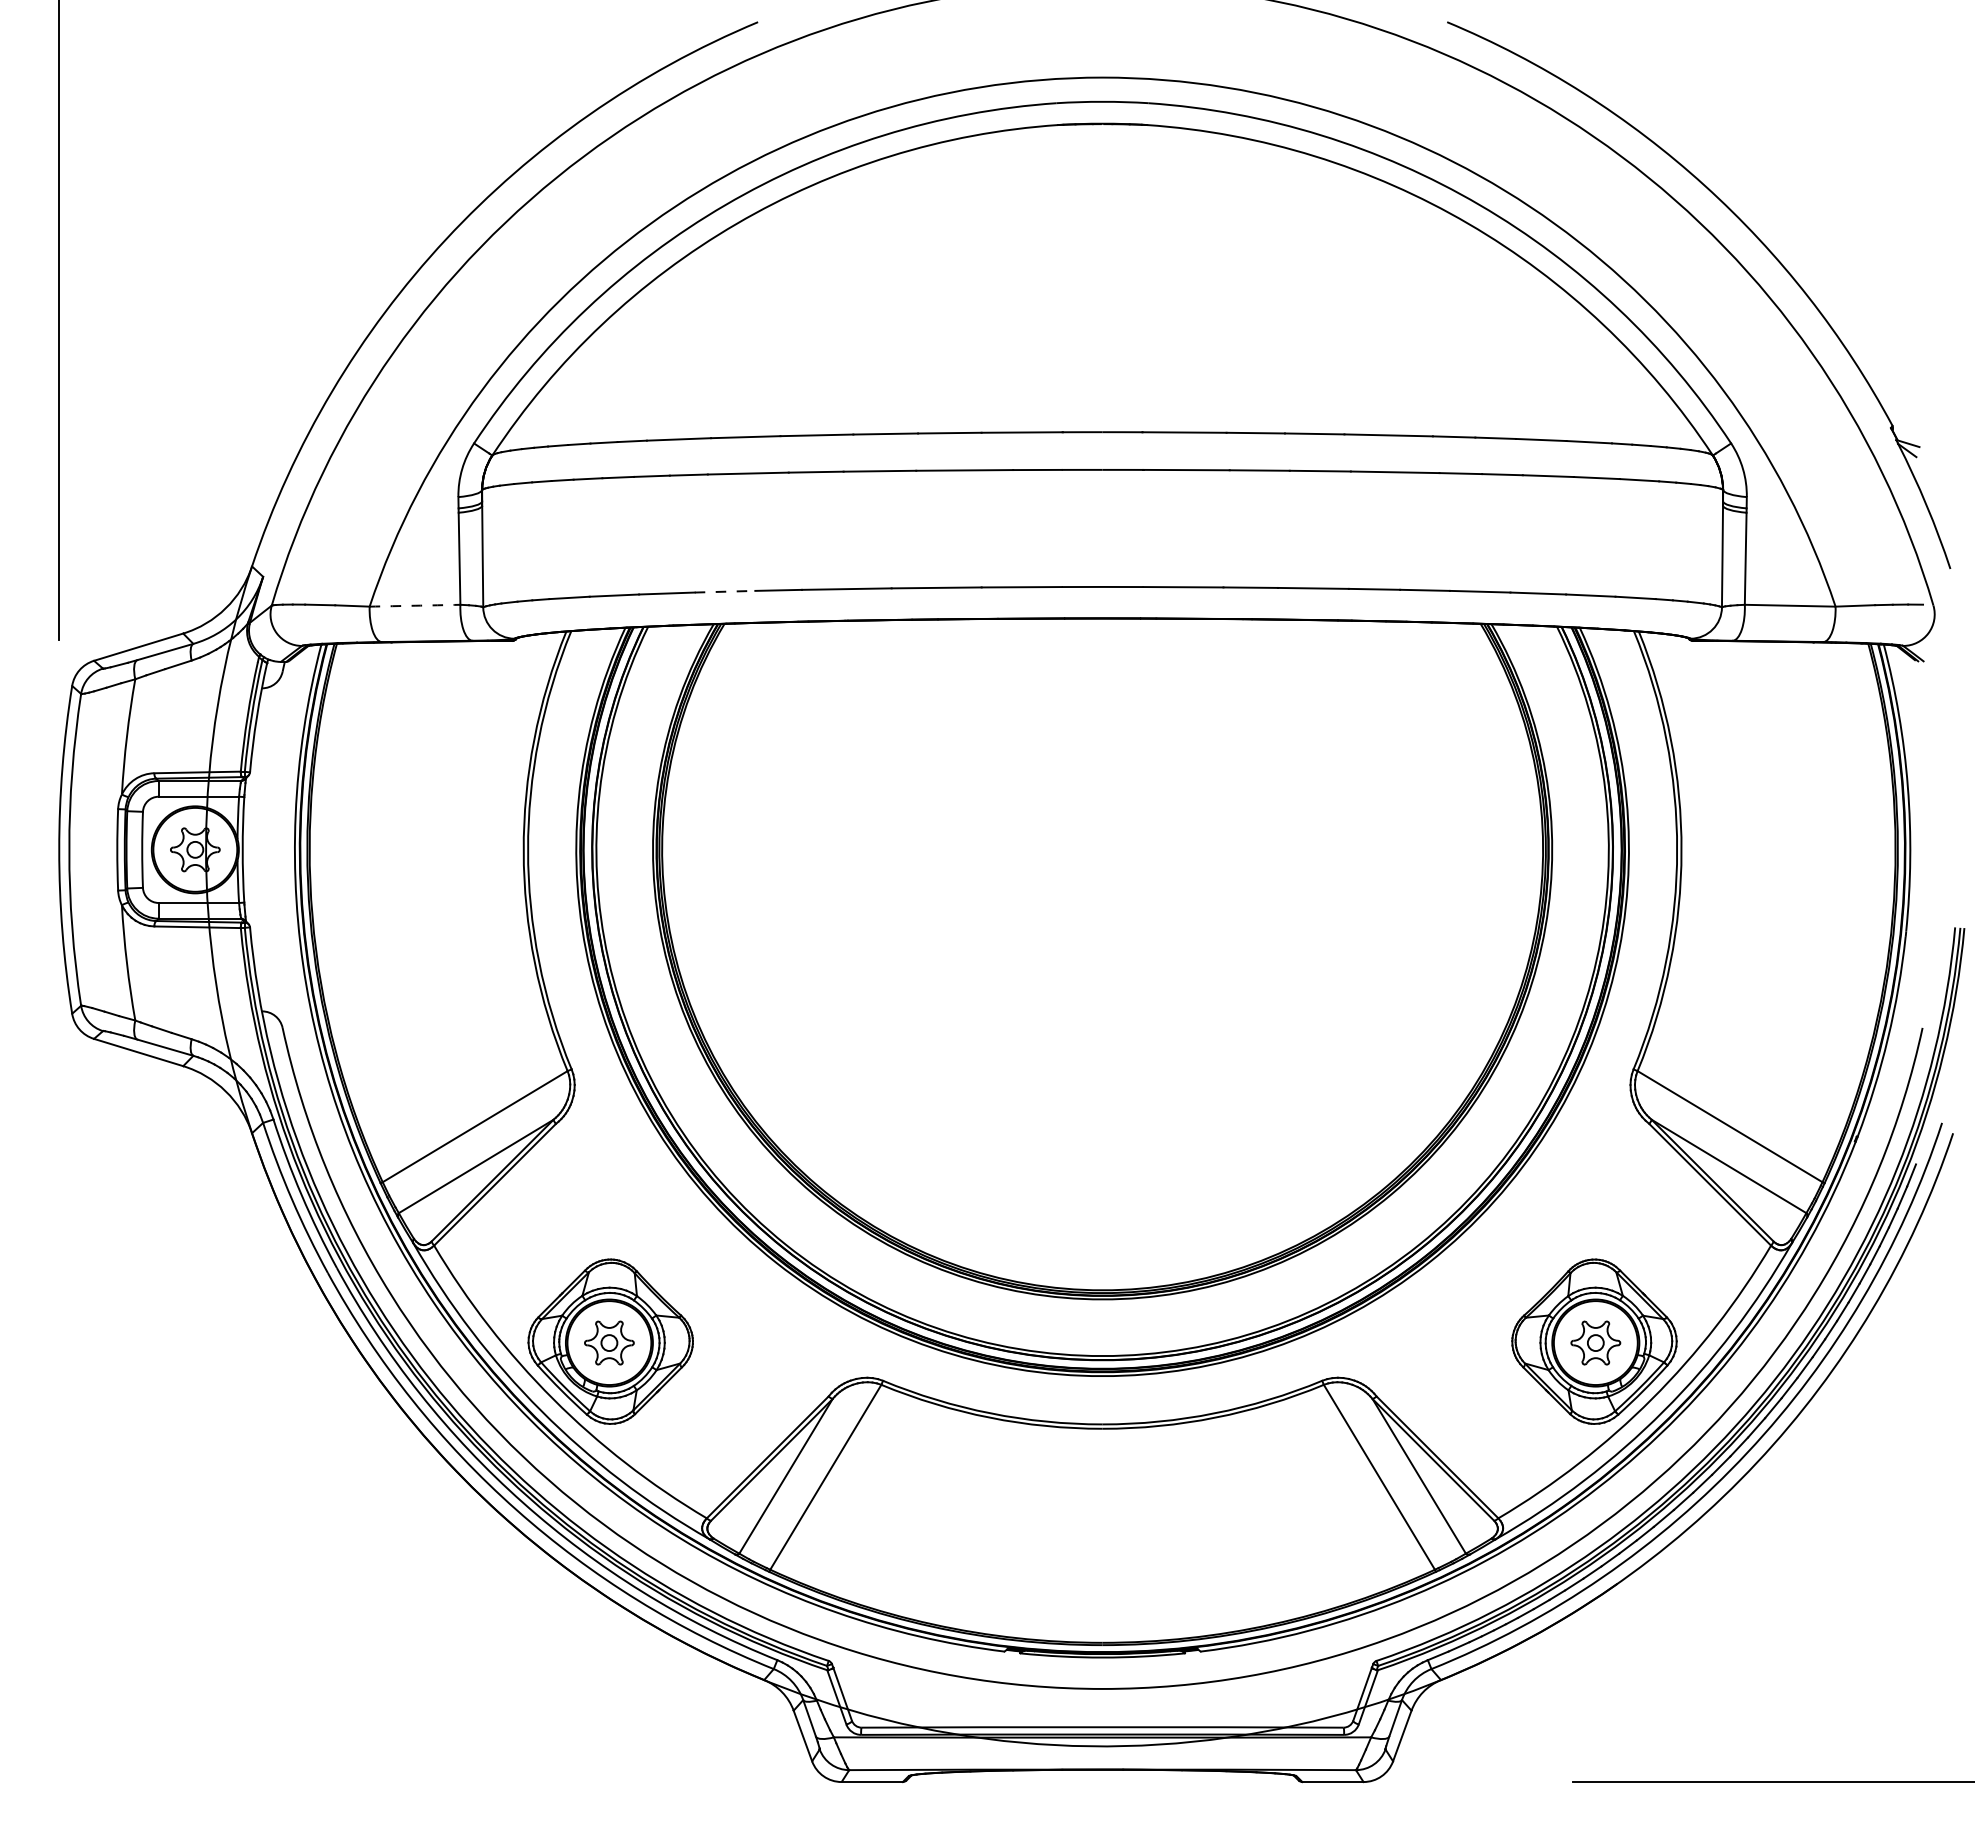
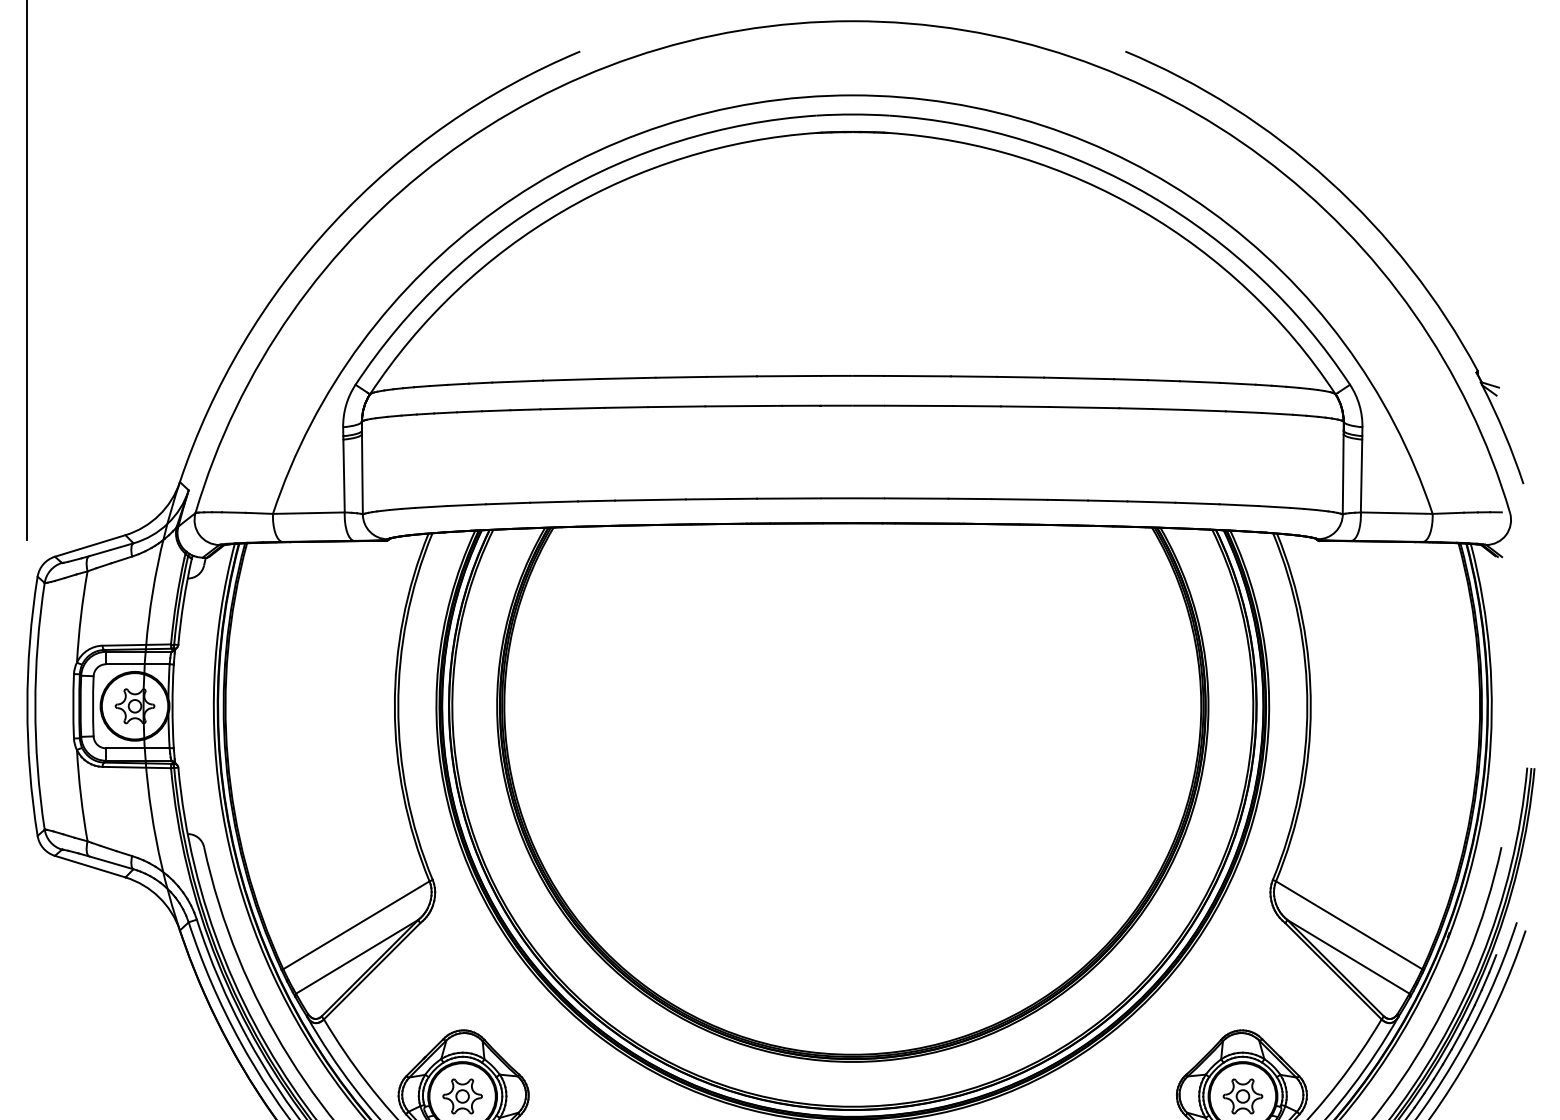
line: (725, 591) -> (554, 501), dashed -> solid
arc: (415, 605) -> (309, 512), dashed -> solid

